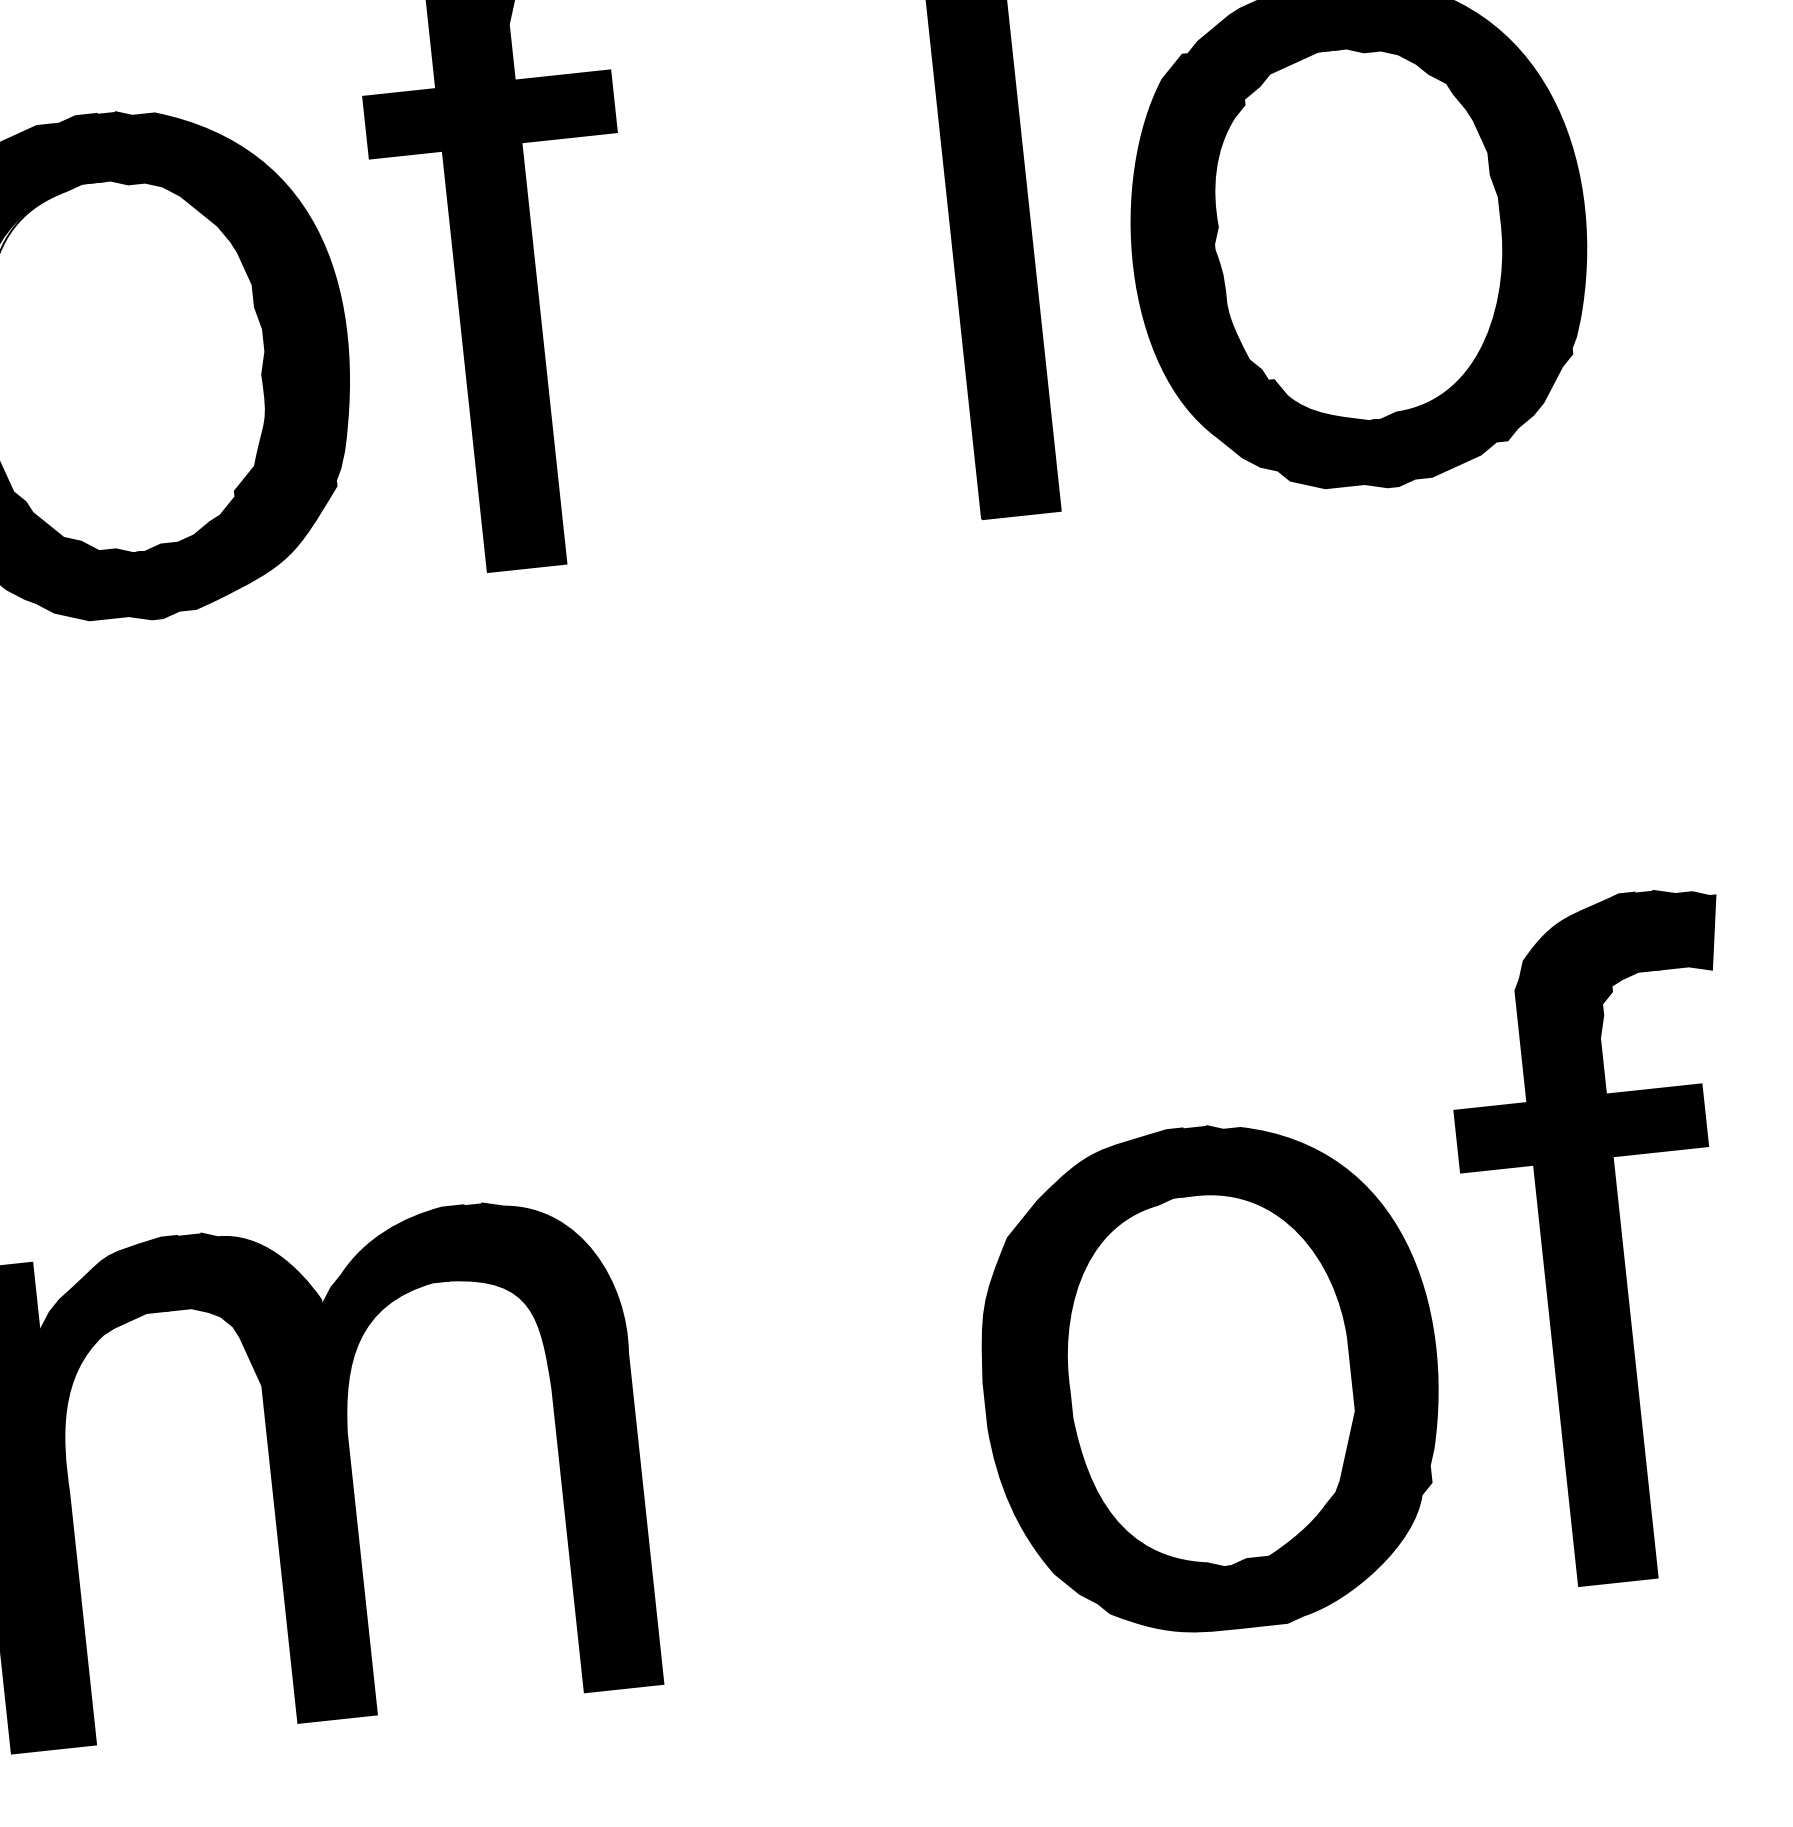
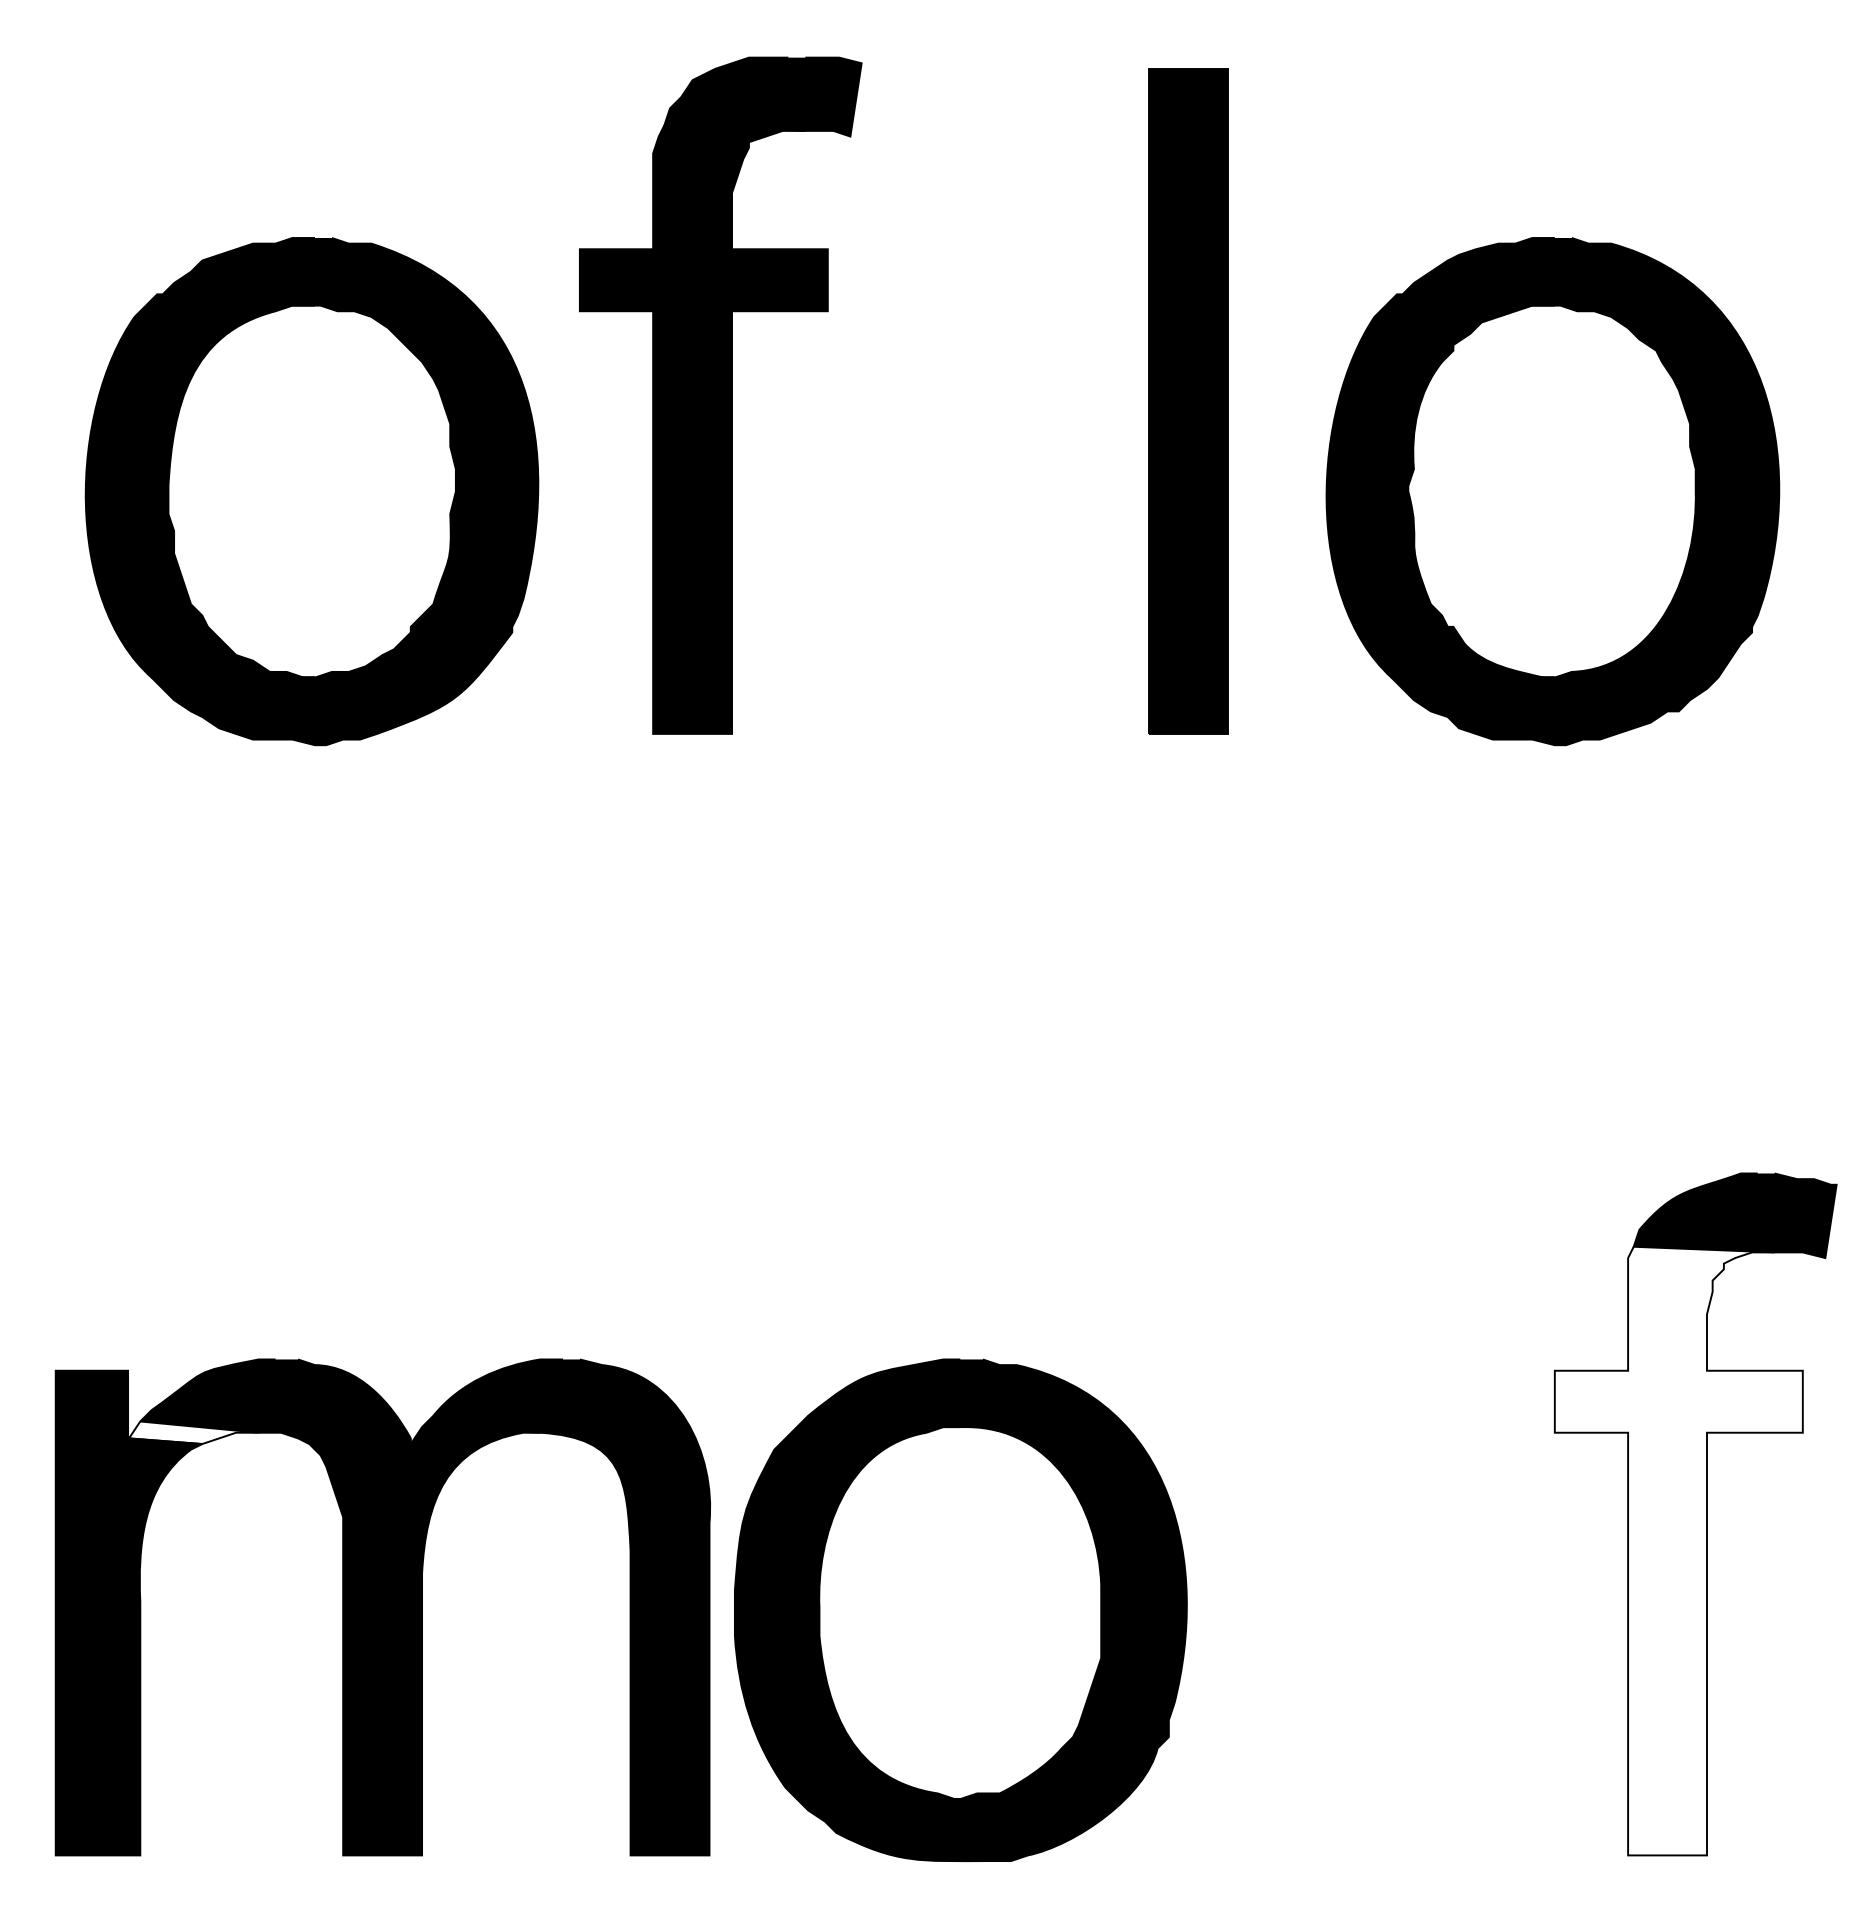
fill: (1596, 1276) -> (1678, 1550), removed
fill: (104, 1317) -> (193, 1432), removed
part: (1210, 1378) -> (960, 1610), moved

